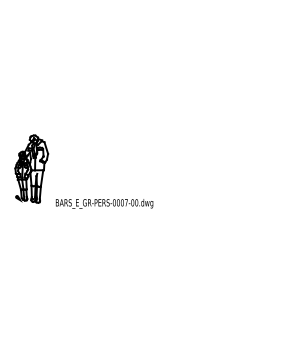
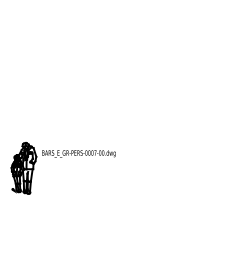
part: (31, 168) -> (23, 167), moved

